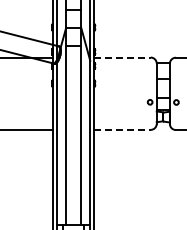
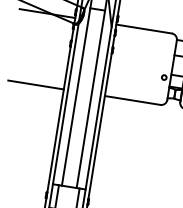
line: (123, 57) -> (145, 29), dashed -> solid
line: (123, 129) -> (133, 100), dashed -> solid

